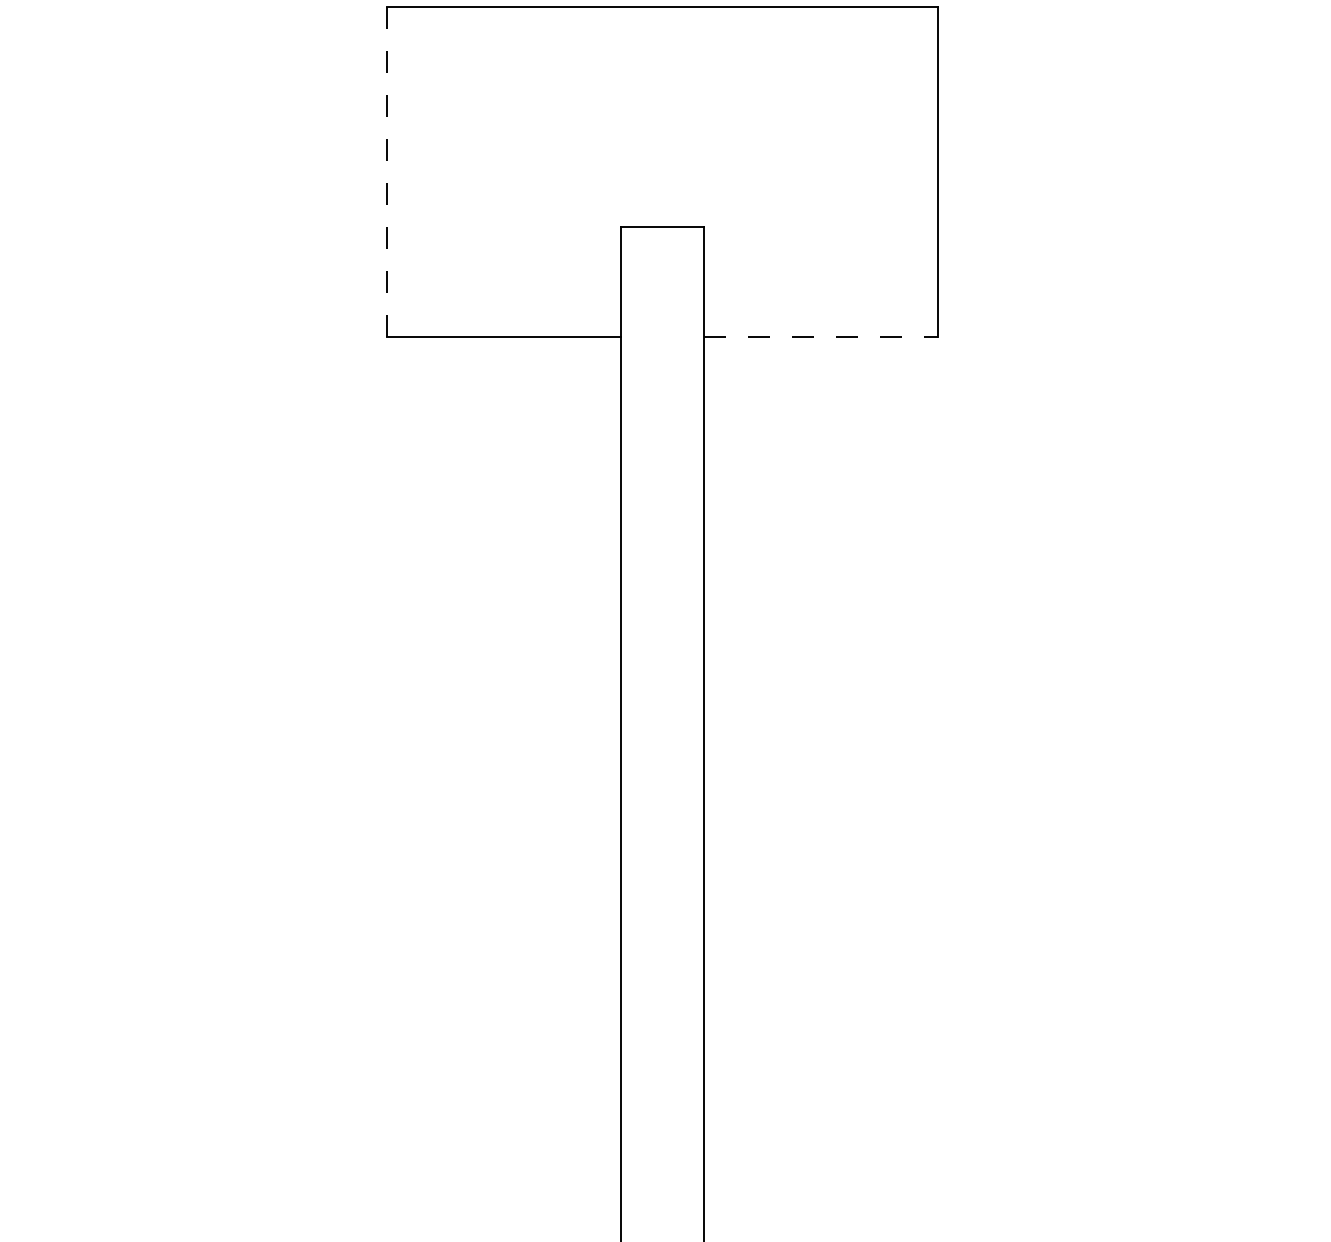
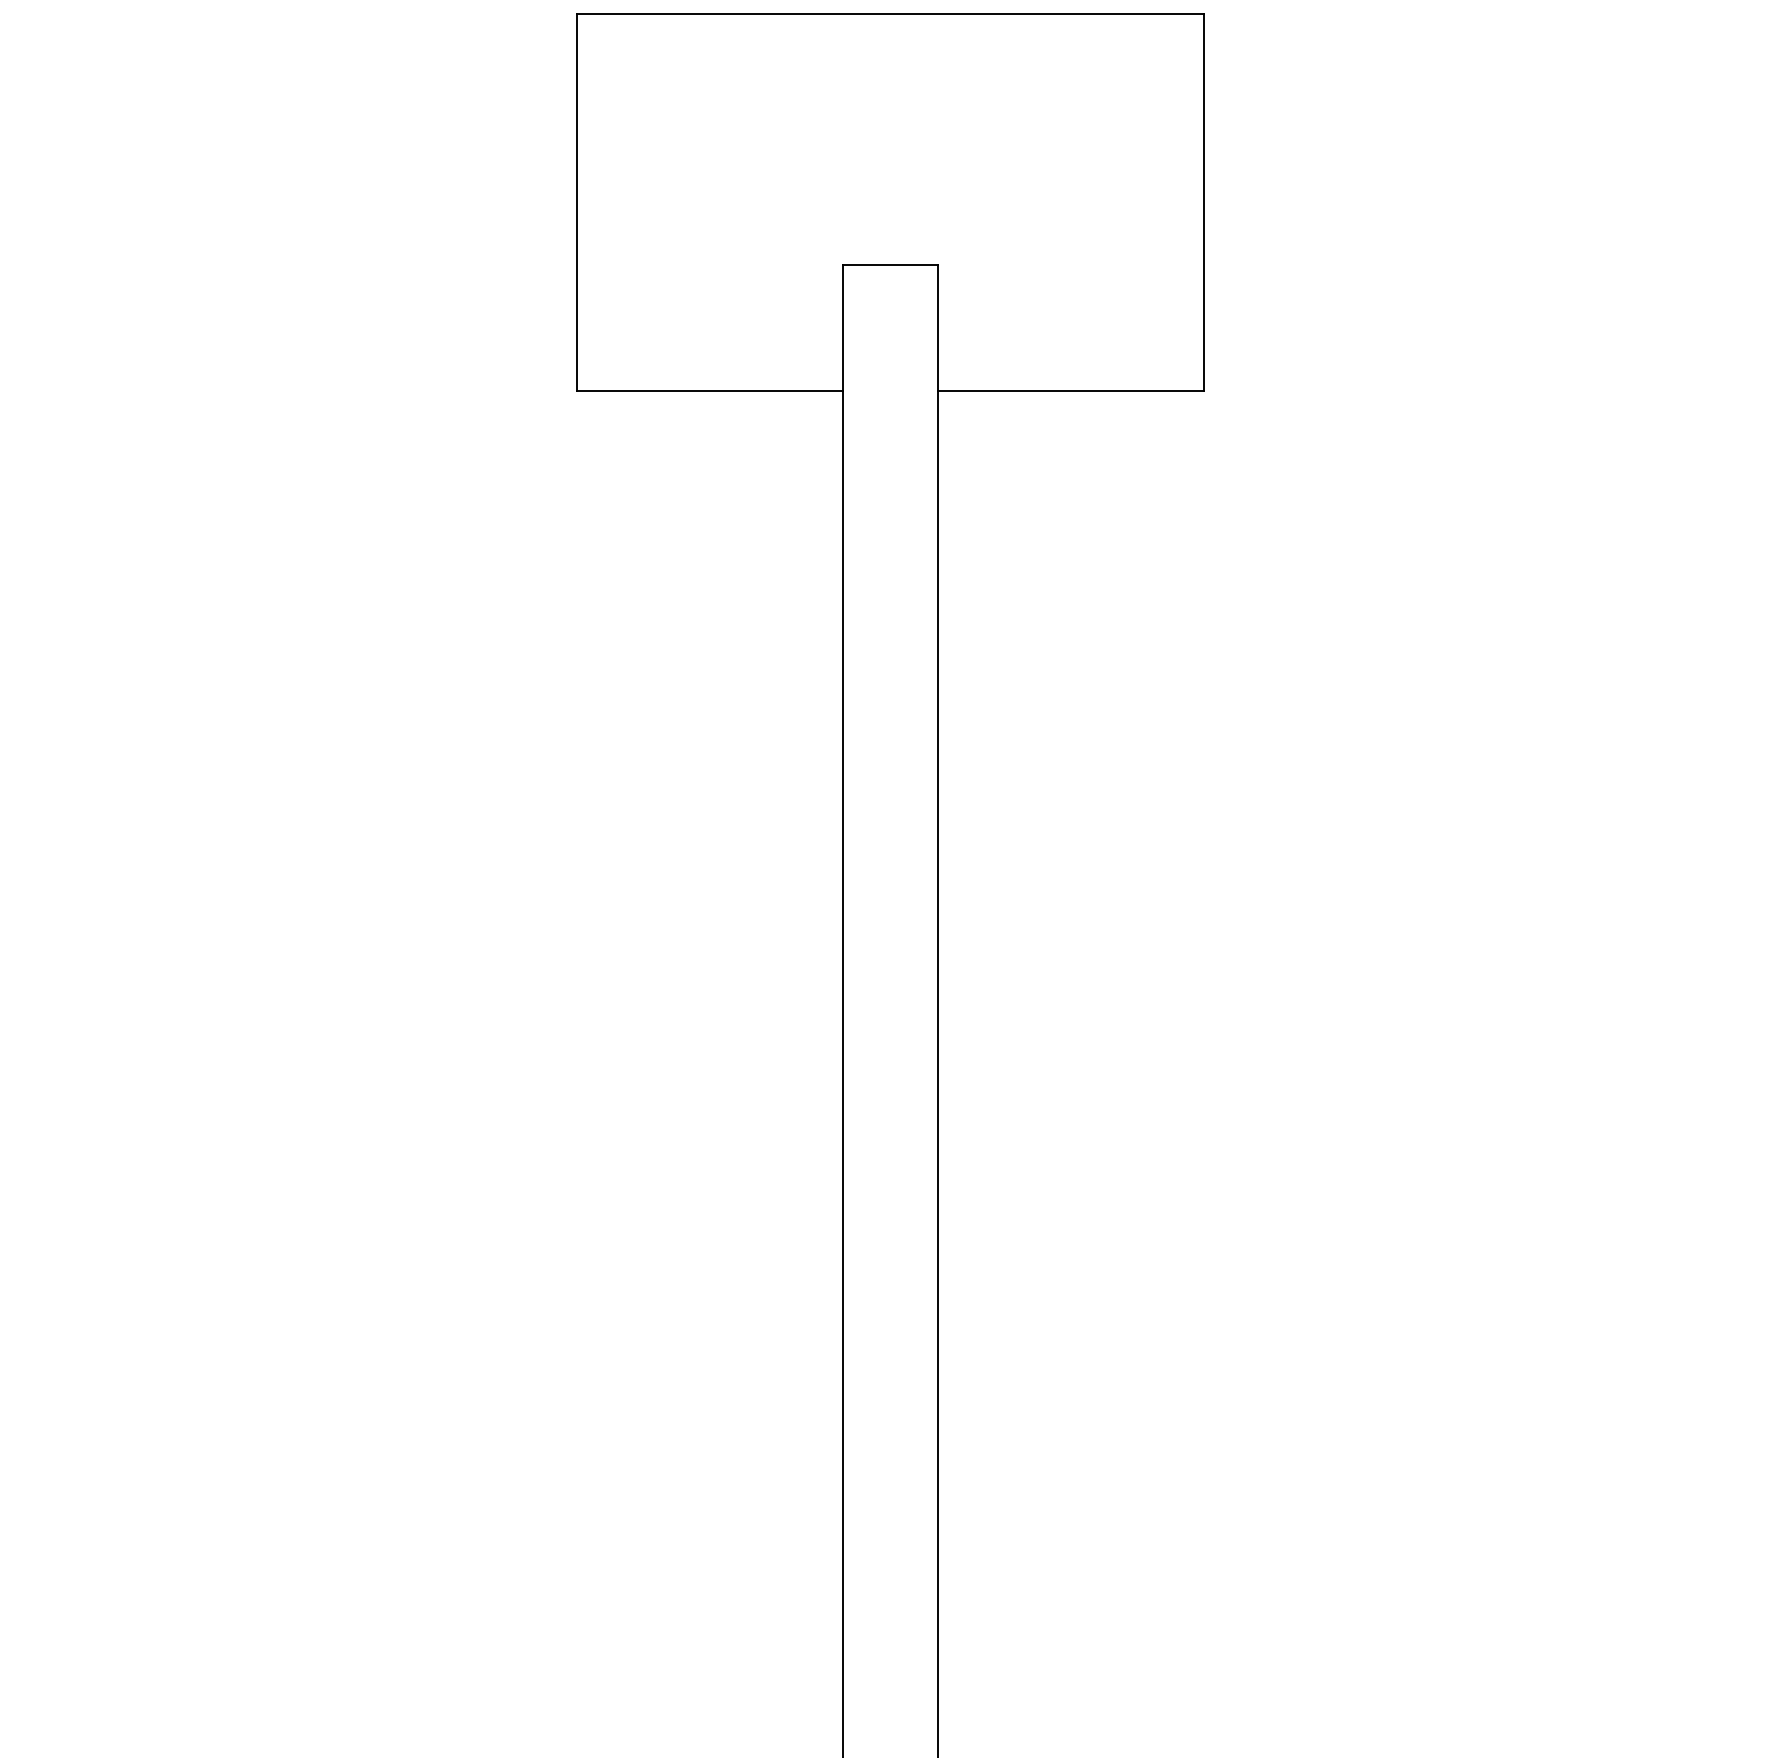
line: (386, 172) -> (576, 203), dashed -> solid
line: (821, 337) -> (1071, 390), dashed -> solid

